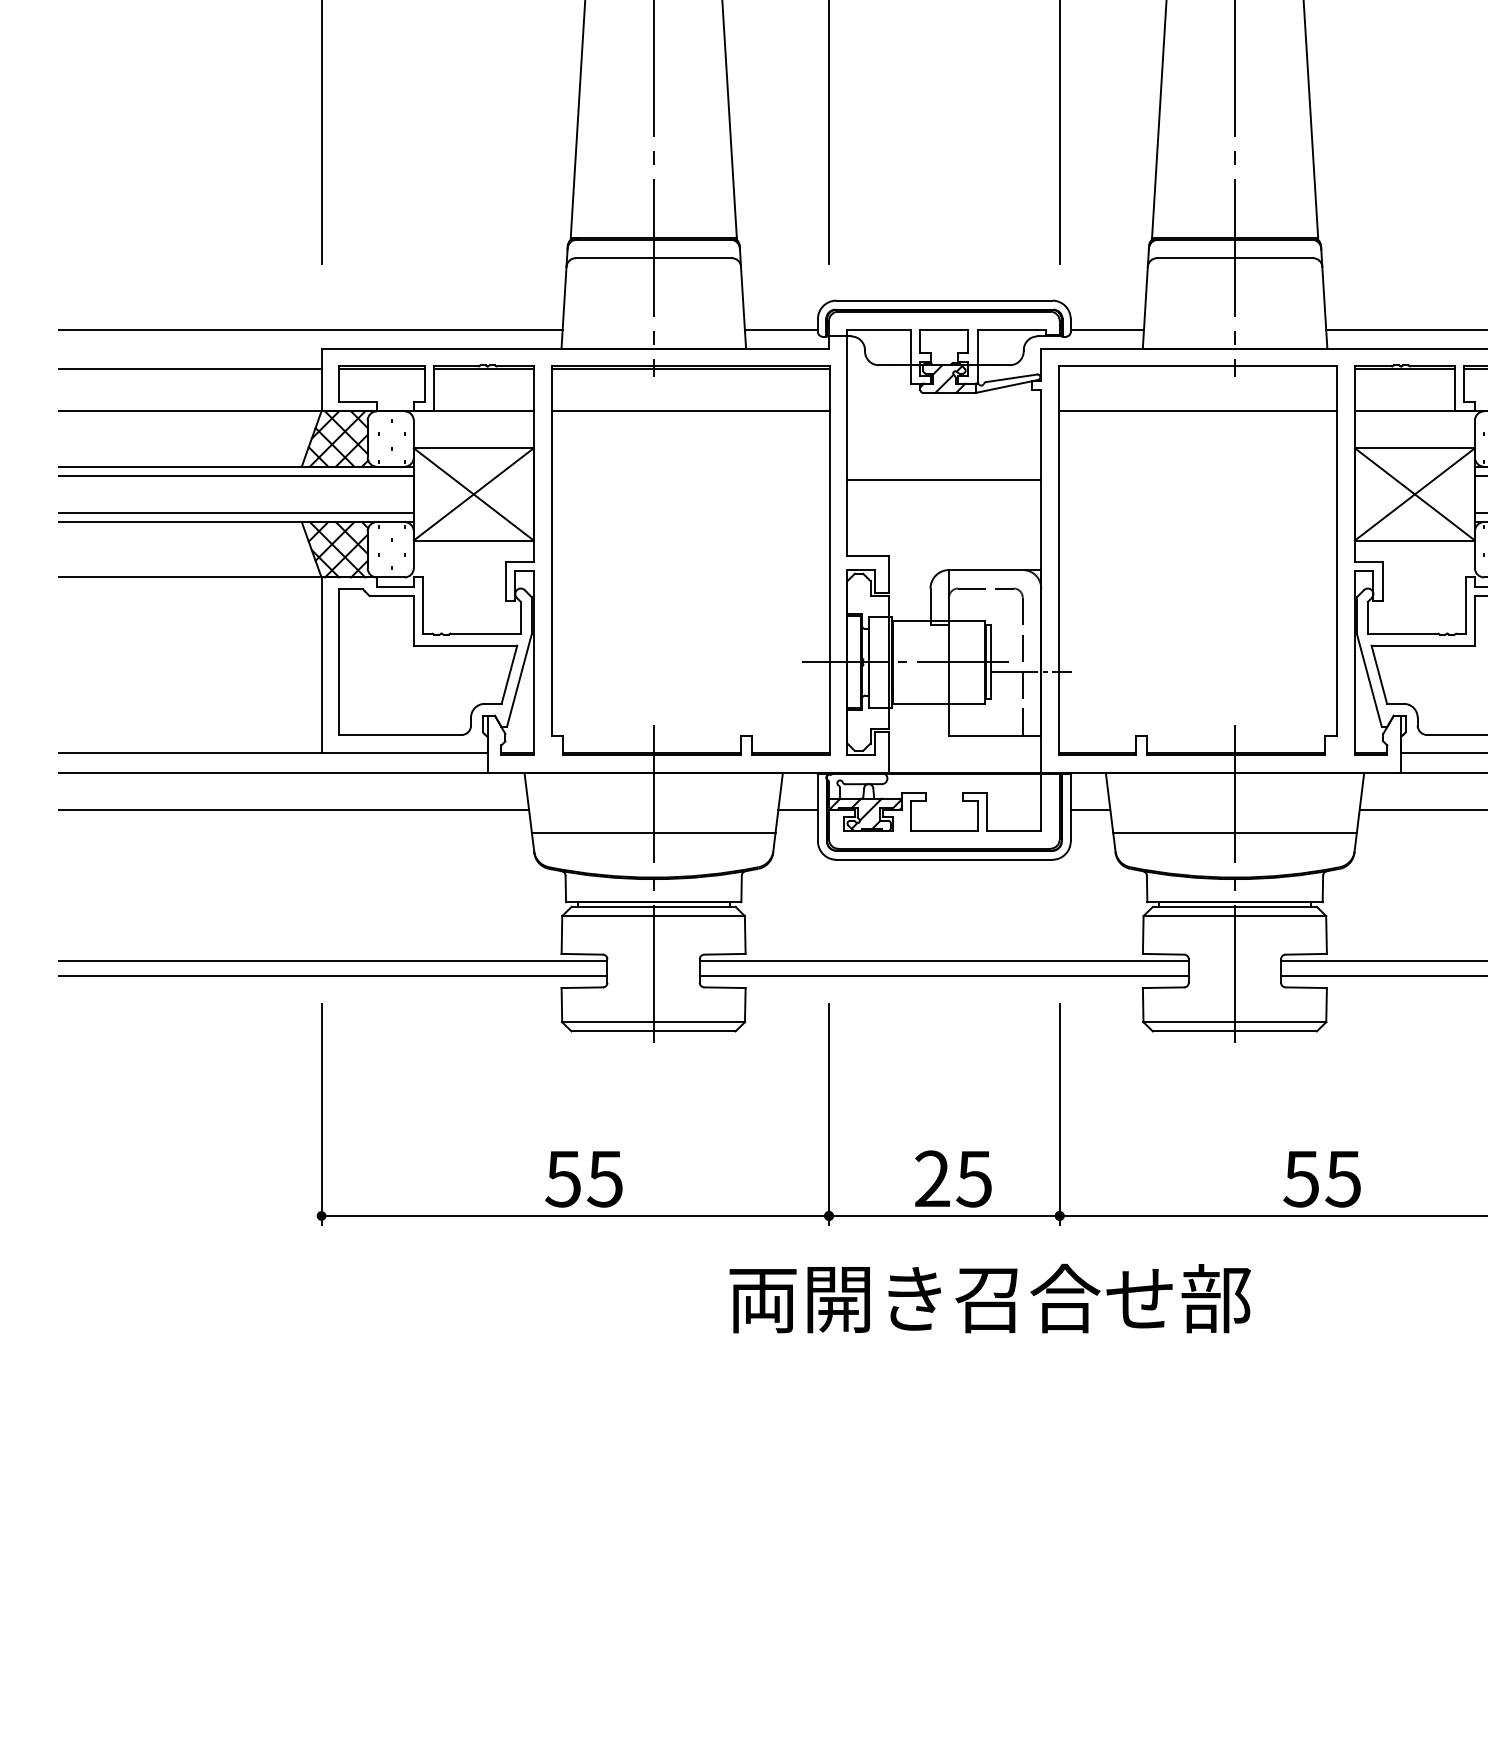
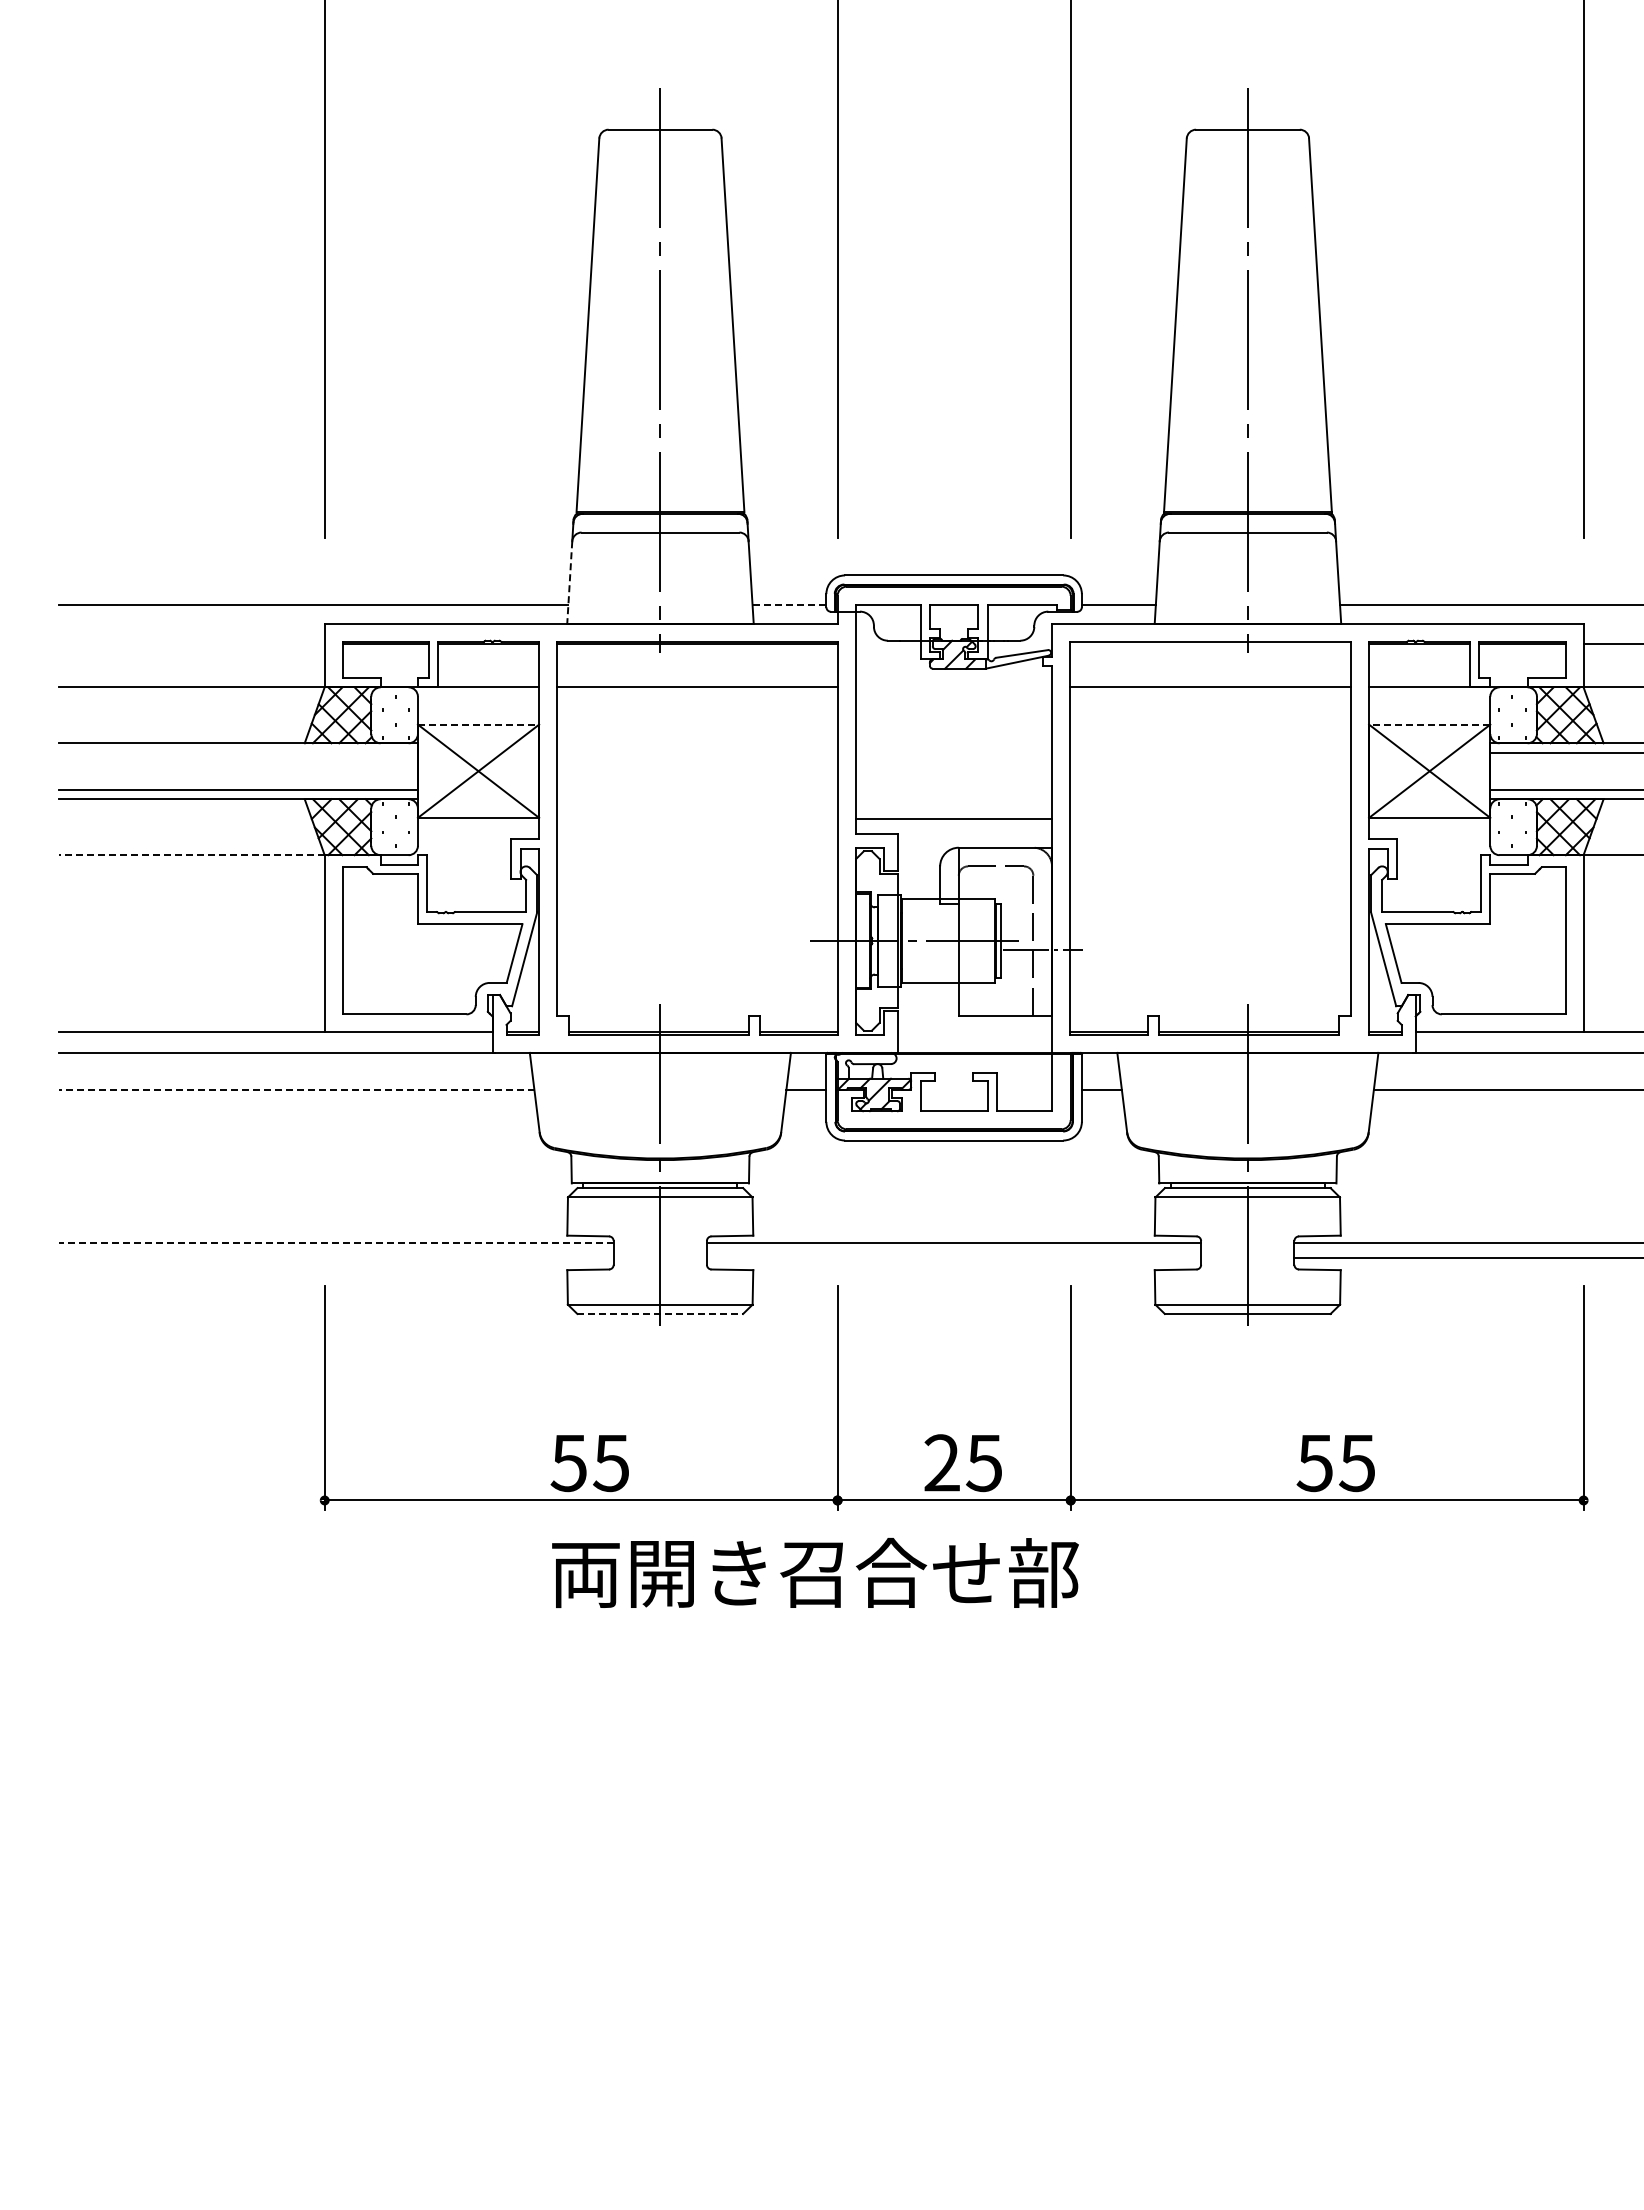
line: (563, 308) -> (569, 583), solid -> dashed
line: (781, 330) -> (789, 605), solid -> dashed
line: (189, 368) -> (191, 644), removed
line: (473, 448) -> (478, 724), solid -> dashed
line: (1414, 448) -> (1429, 724), solid -> dashed
line: (235, 475) -> (237, 752), removed
line: (944, 479) -> (954, 819), moved
line: (189, 577) -> (191, 855), solid -> dashed
line: (293, 810) -> (296, 1090), solid -> dashed
line: (653, 833) -> (660, 1113), removed
line: (1234, 833) -> (1247, 1113), removed
line: (332, 960) -> (335, 1242), solid -> dashed
line: (332, 976) -> (335, 1258), removed
line: (943, 976) -> (953, 1258), removed
line: (653, 1030) -> (660, 1313), solid -> dashed
text: (990, 1298) -> (815, 1572), moved

